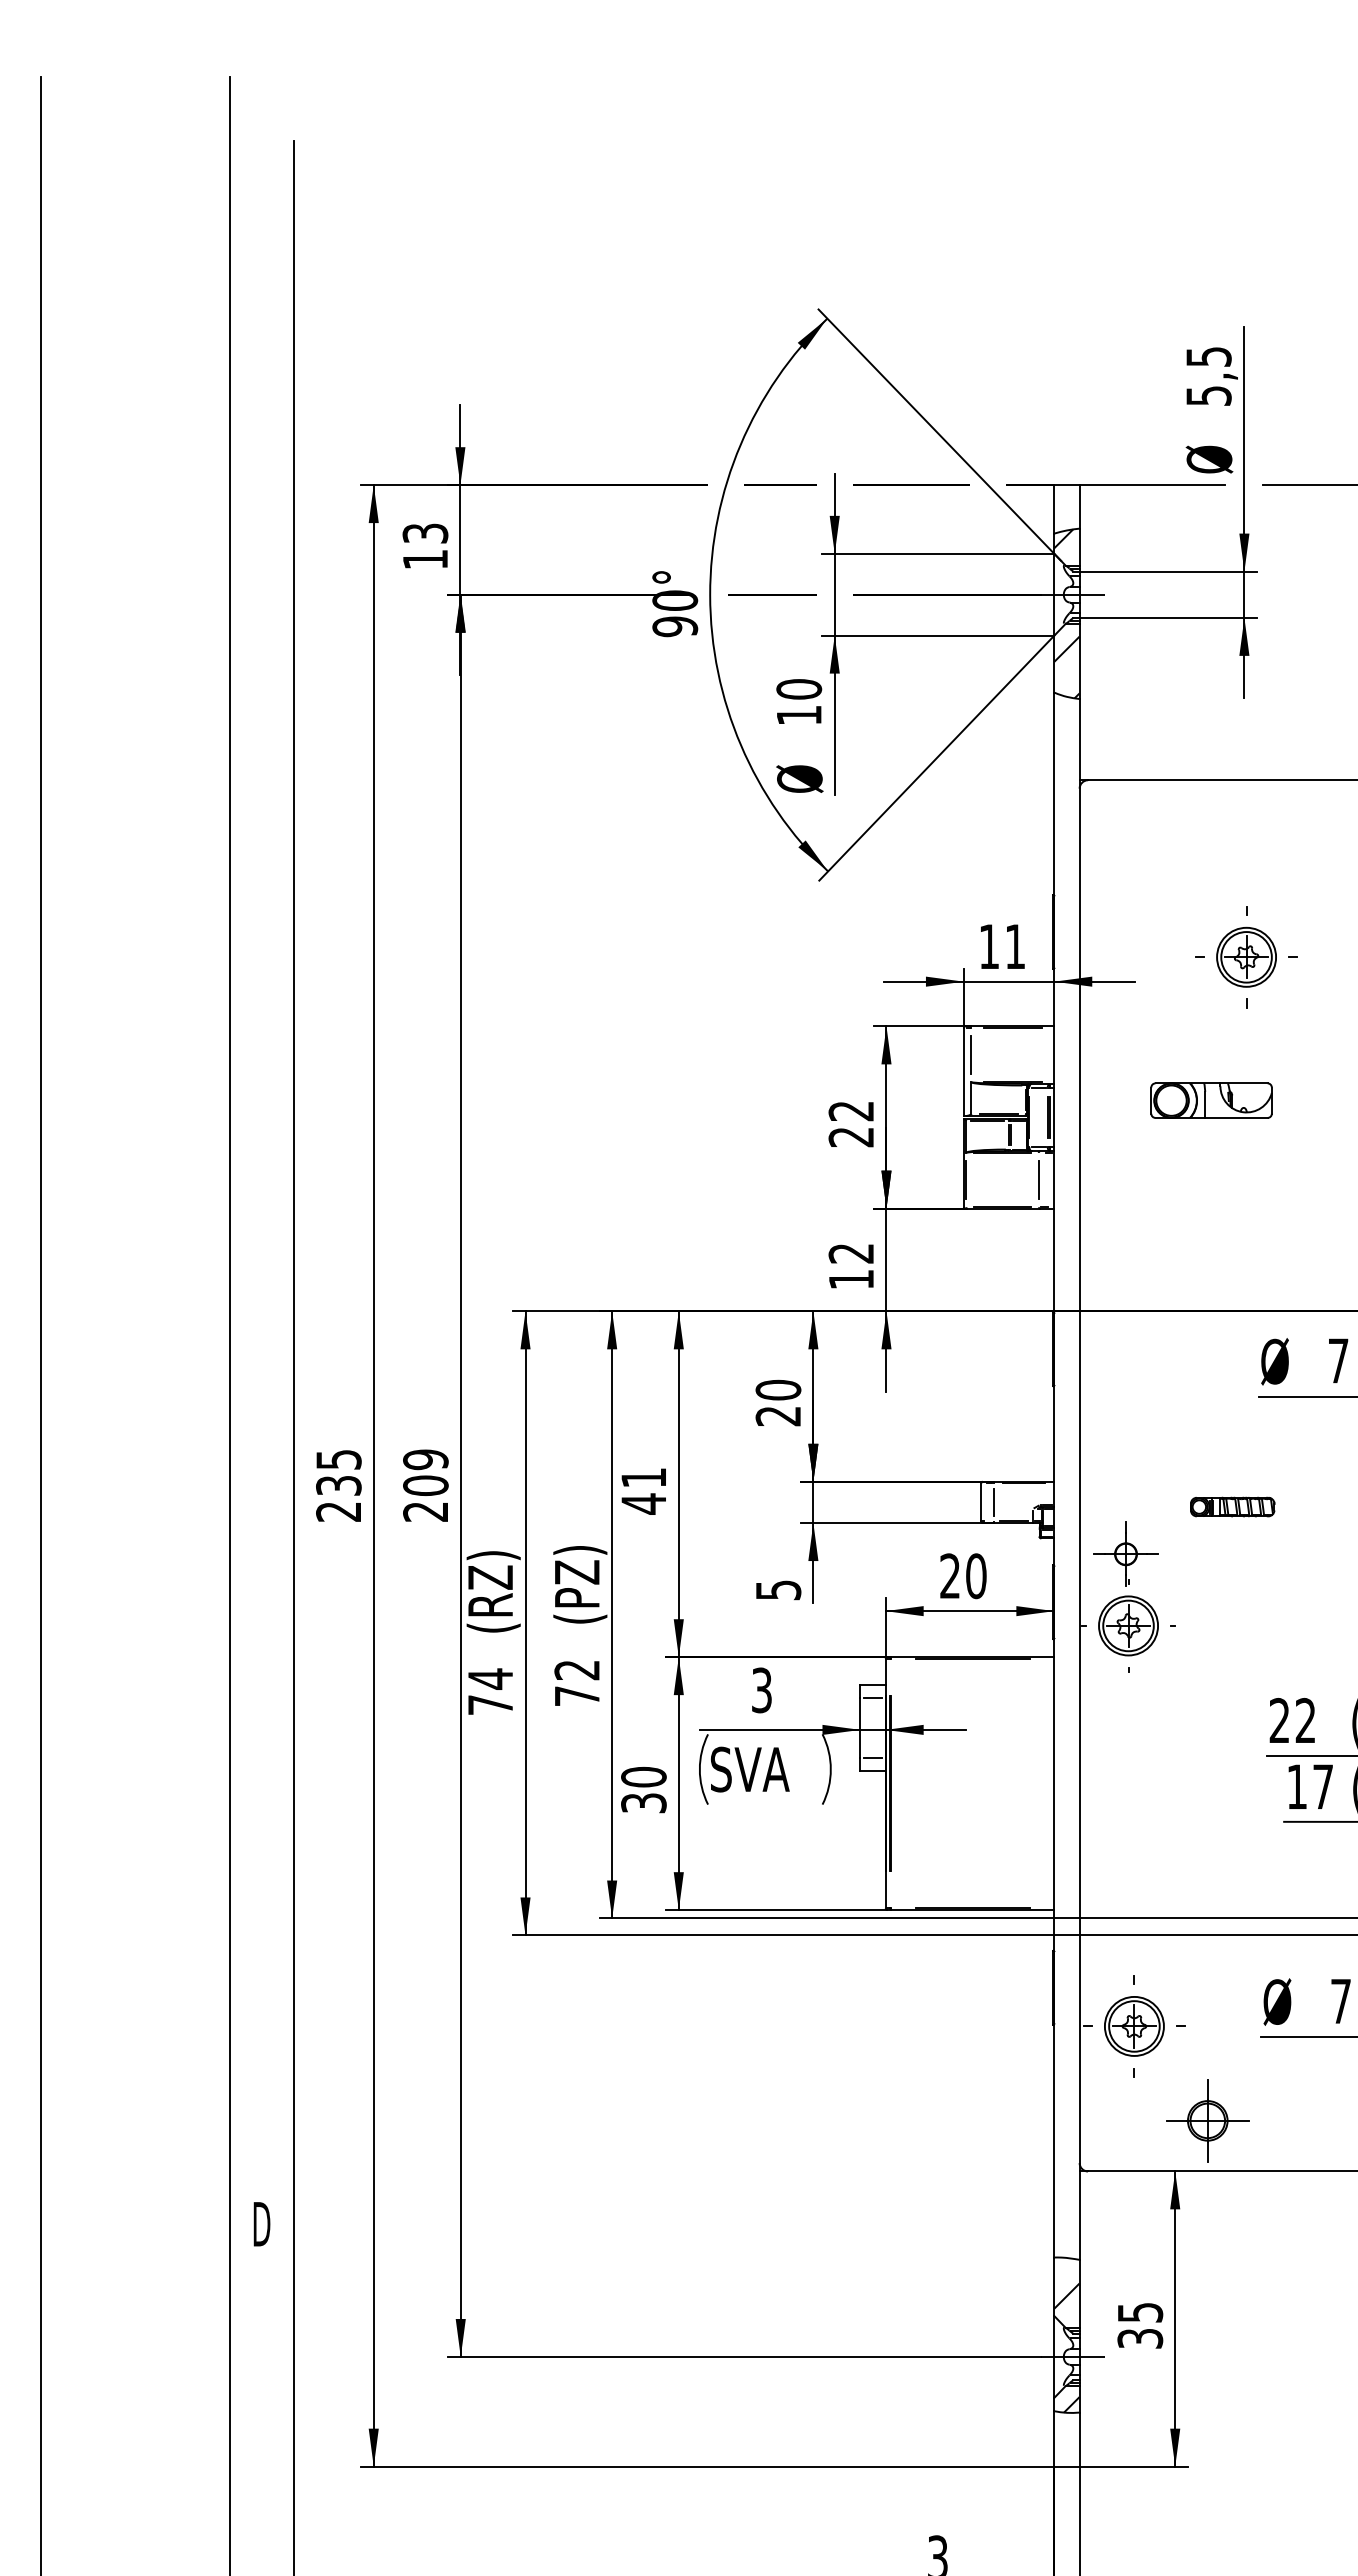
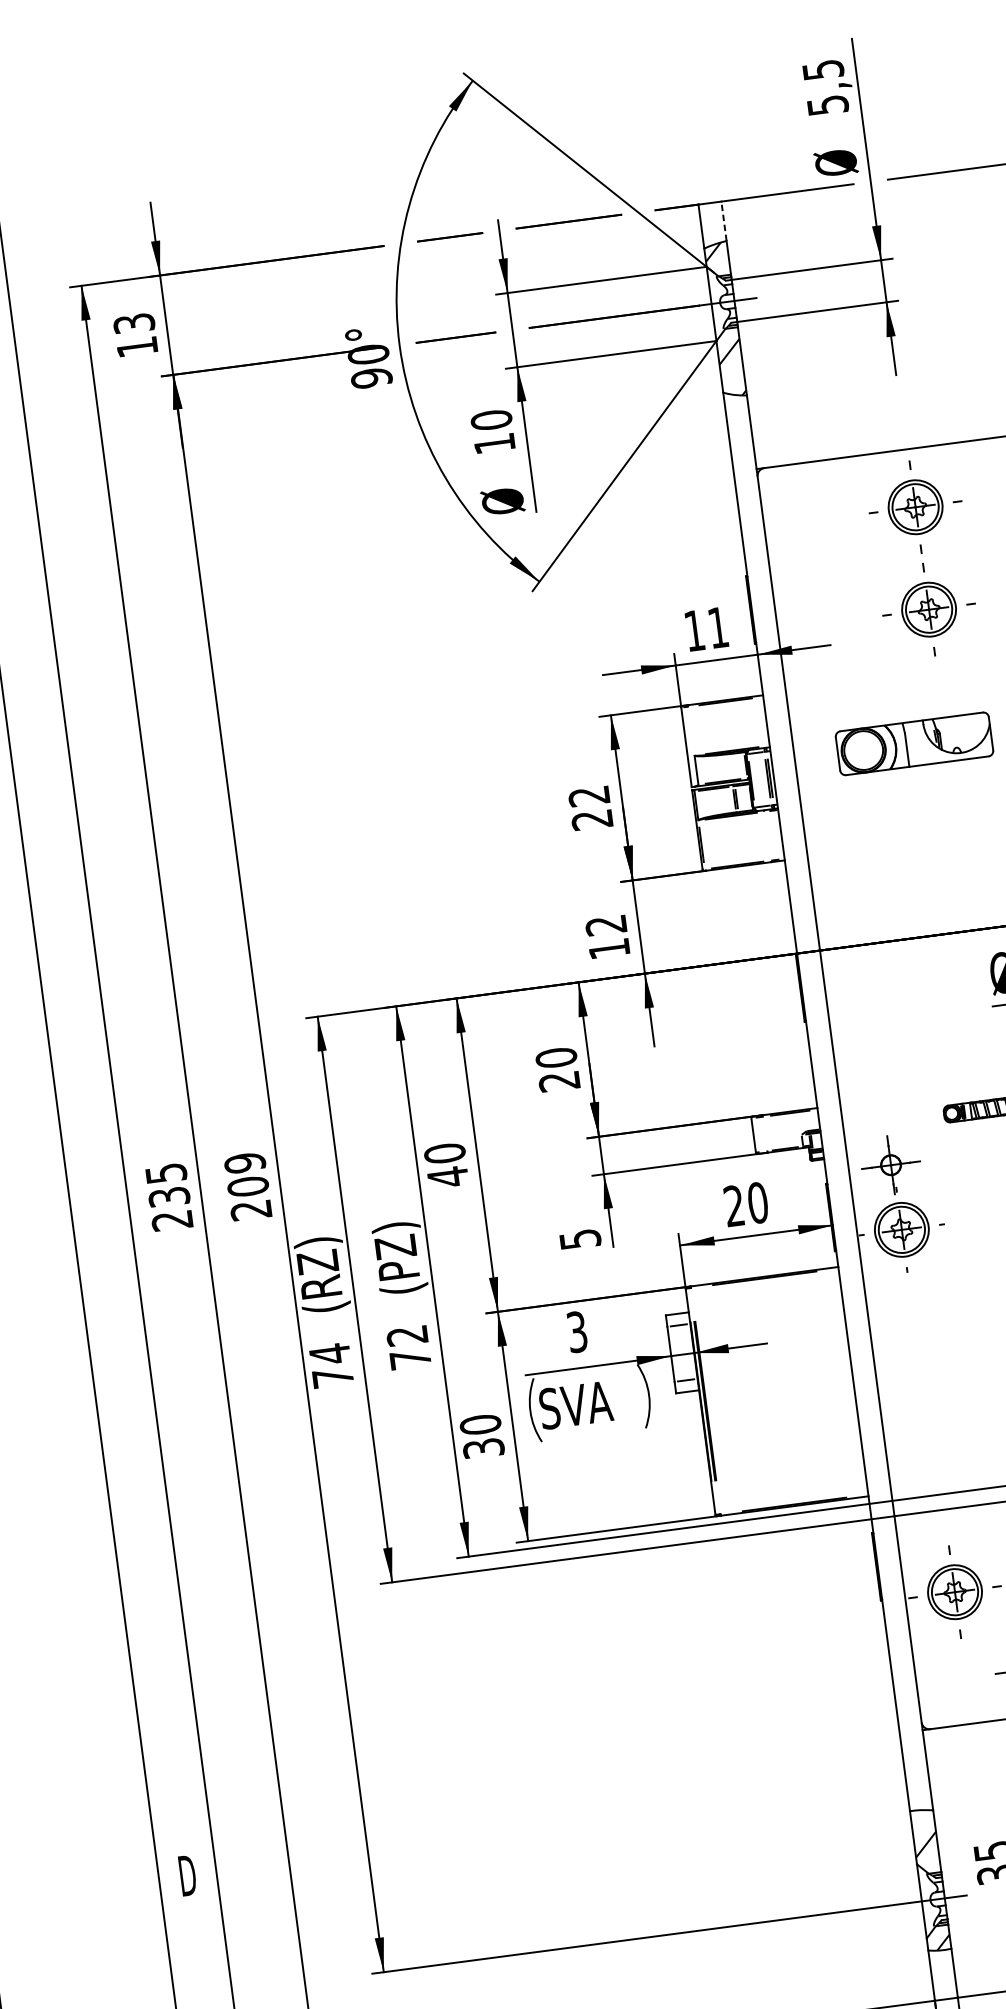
line: (1079, 506) -> (723, 220), solid -> dashed
part: (1246, 844) -> (915, 507), added
line: (971, 1055) -> (691, 731), removed
part: (1211, 1100) -> (914, 743), size x1.4
line: (1038, 1179) -> (766, 835), removed
text: (643, 1477) -> (444, 1153), 41 -> 40
line: (993, 1502) -> (764, 1134), removed

